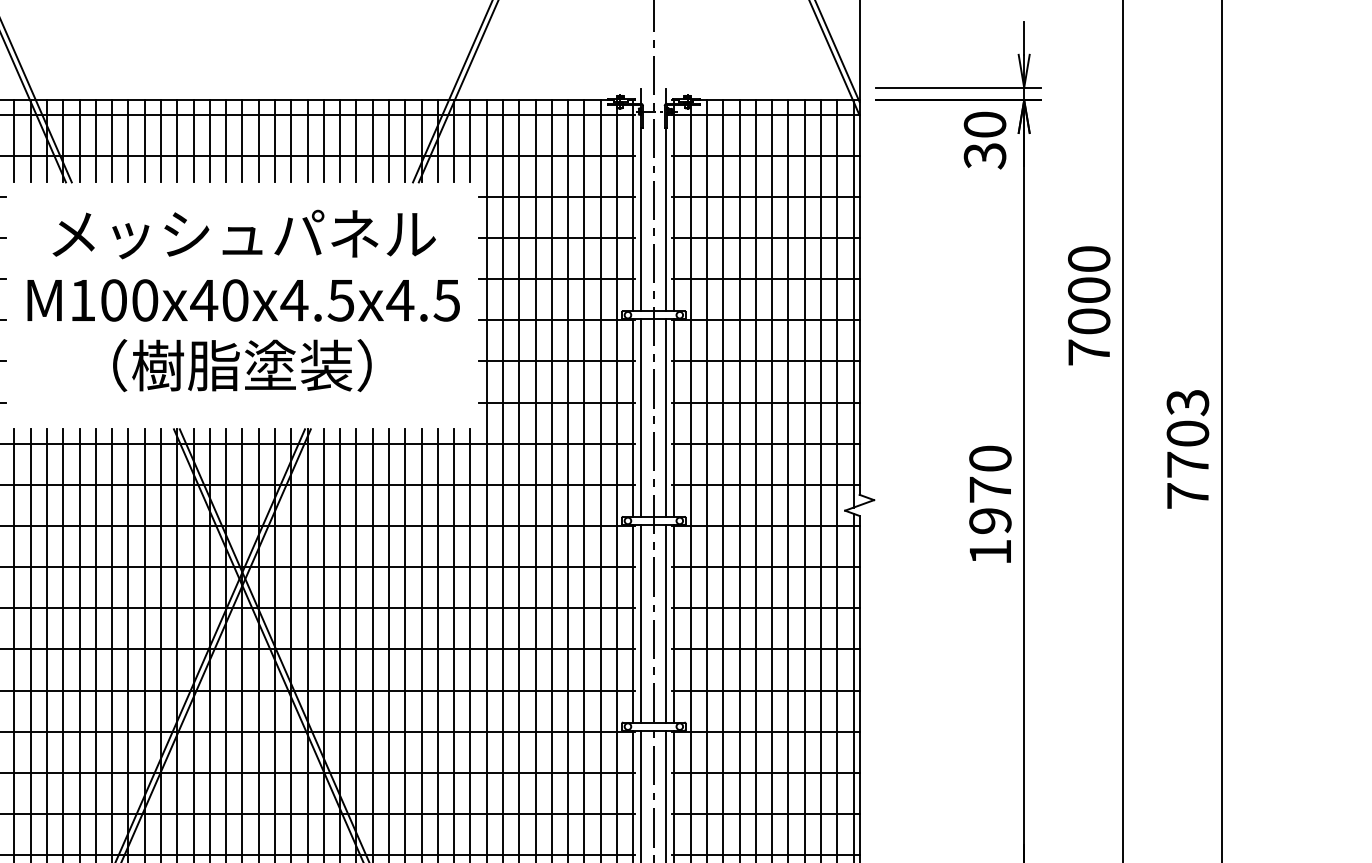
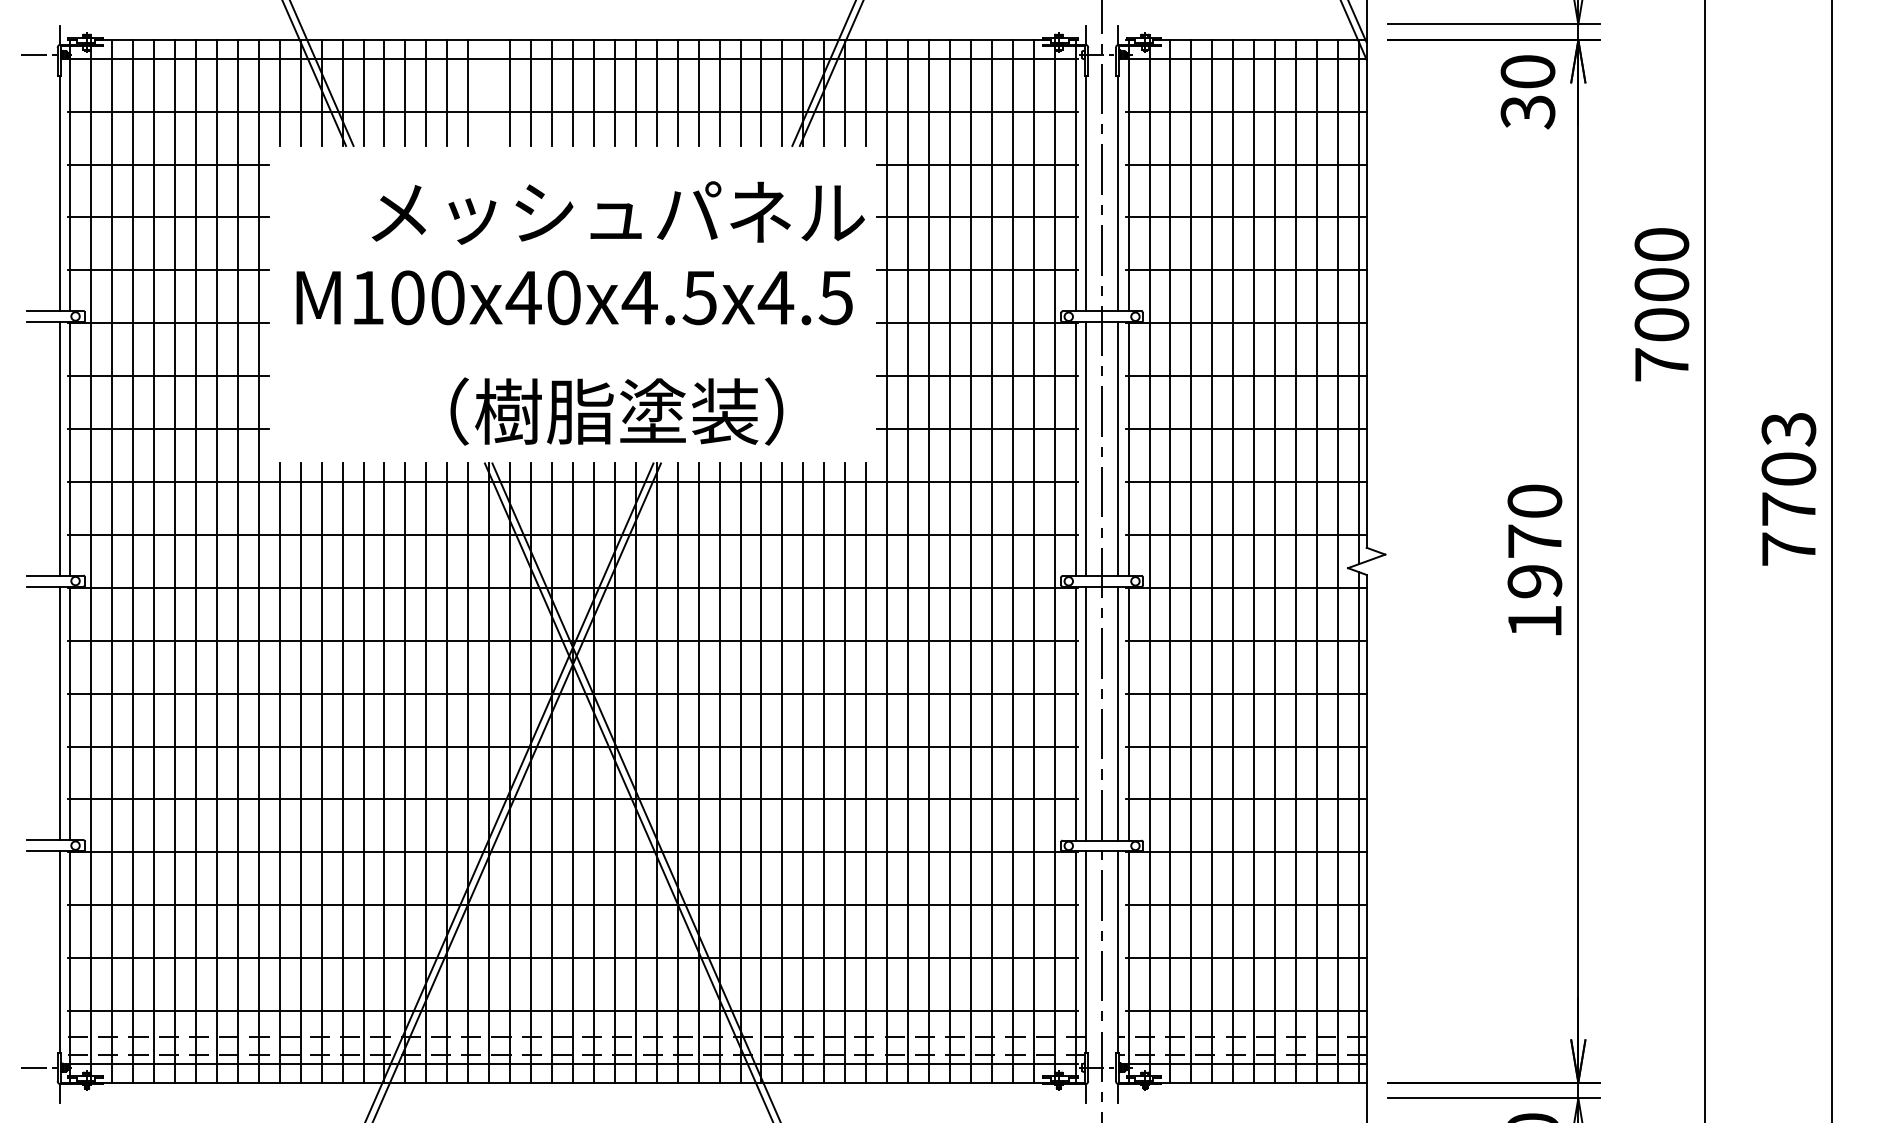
line: (177, 140) -> (489, 92), removed
text: (243, 234) -> (617, 212), moved
text: (242, 365) -> (616, 411), moved

